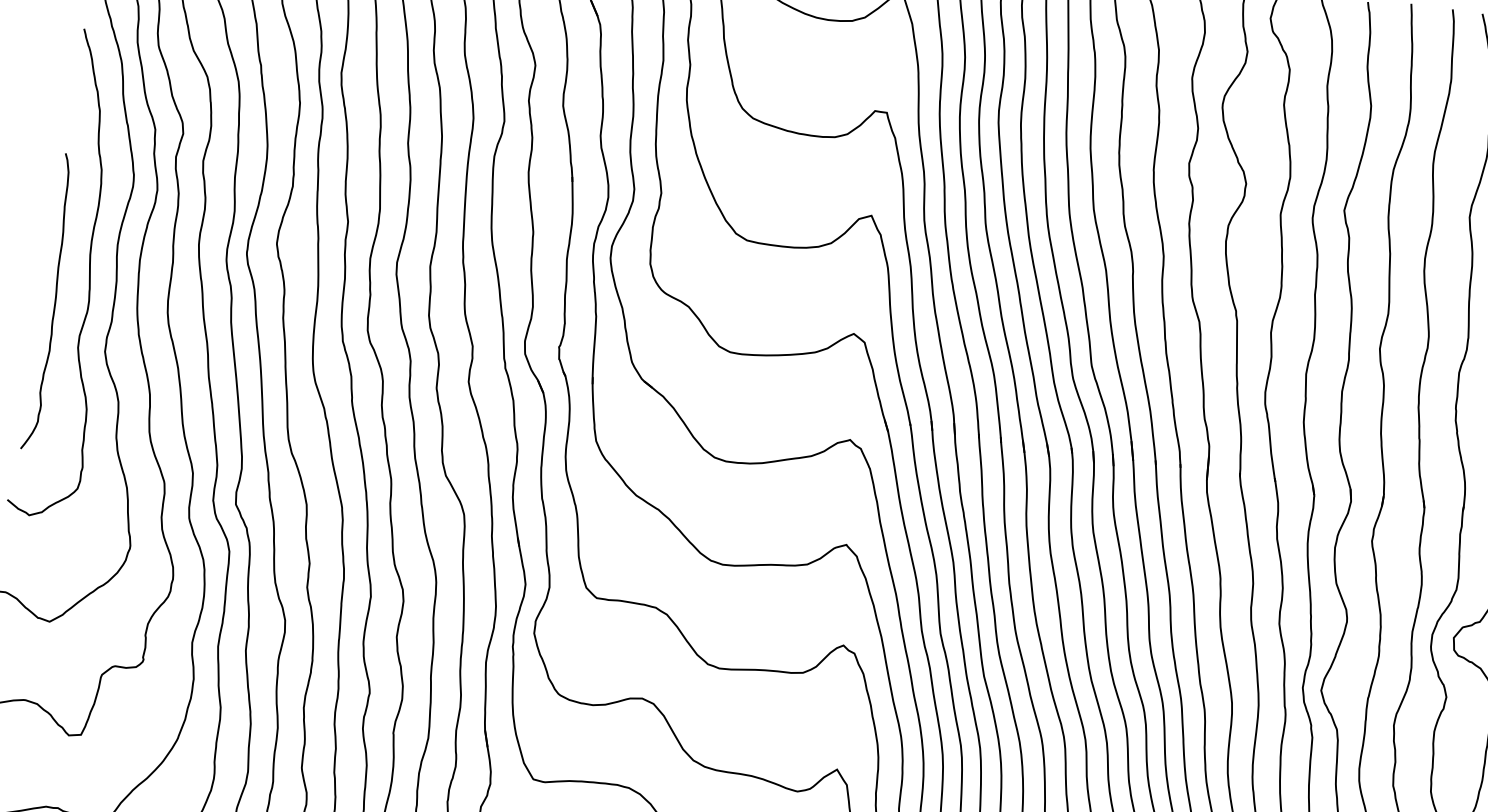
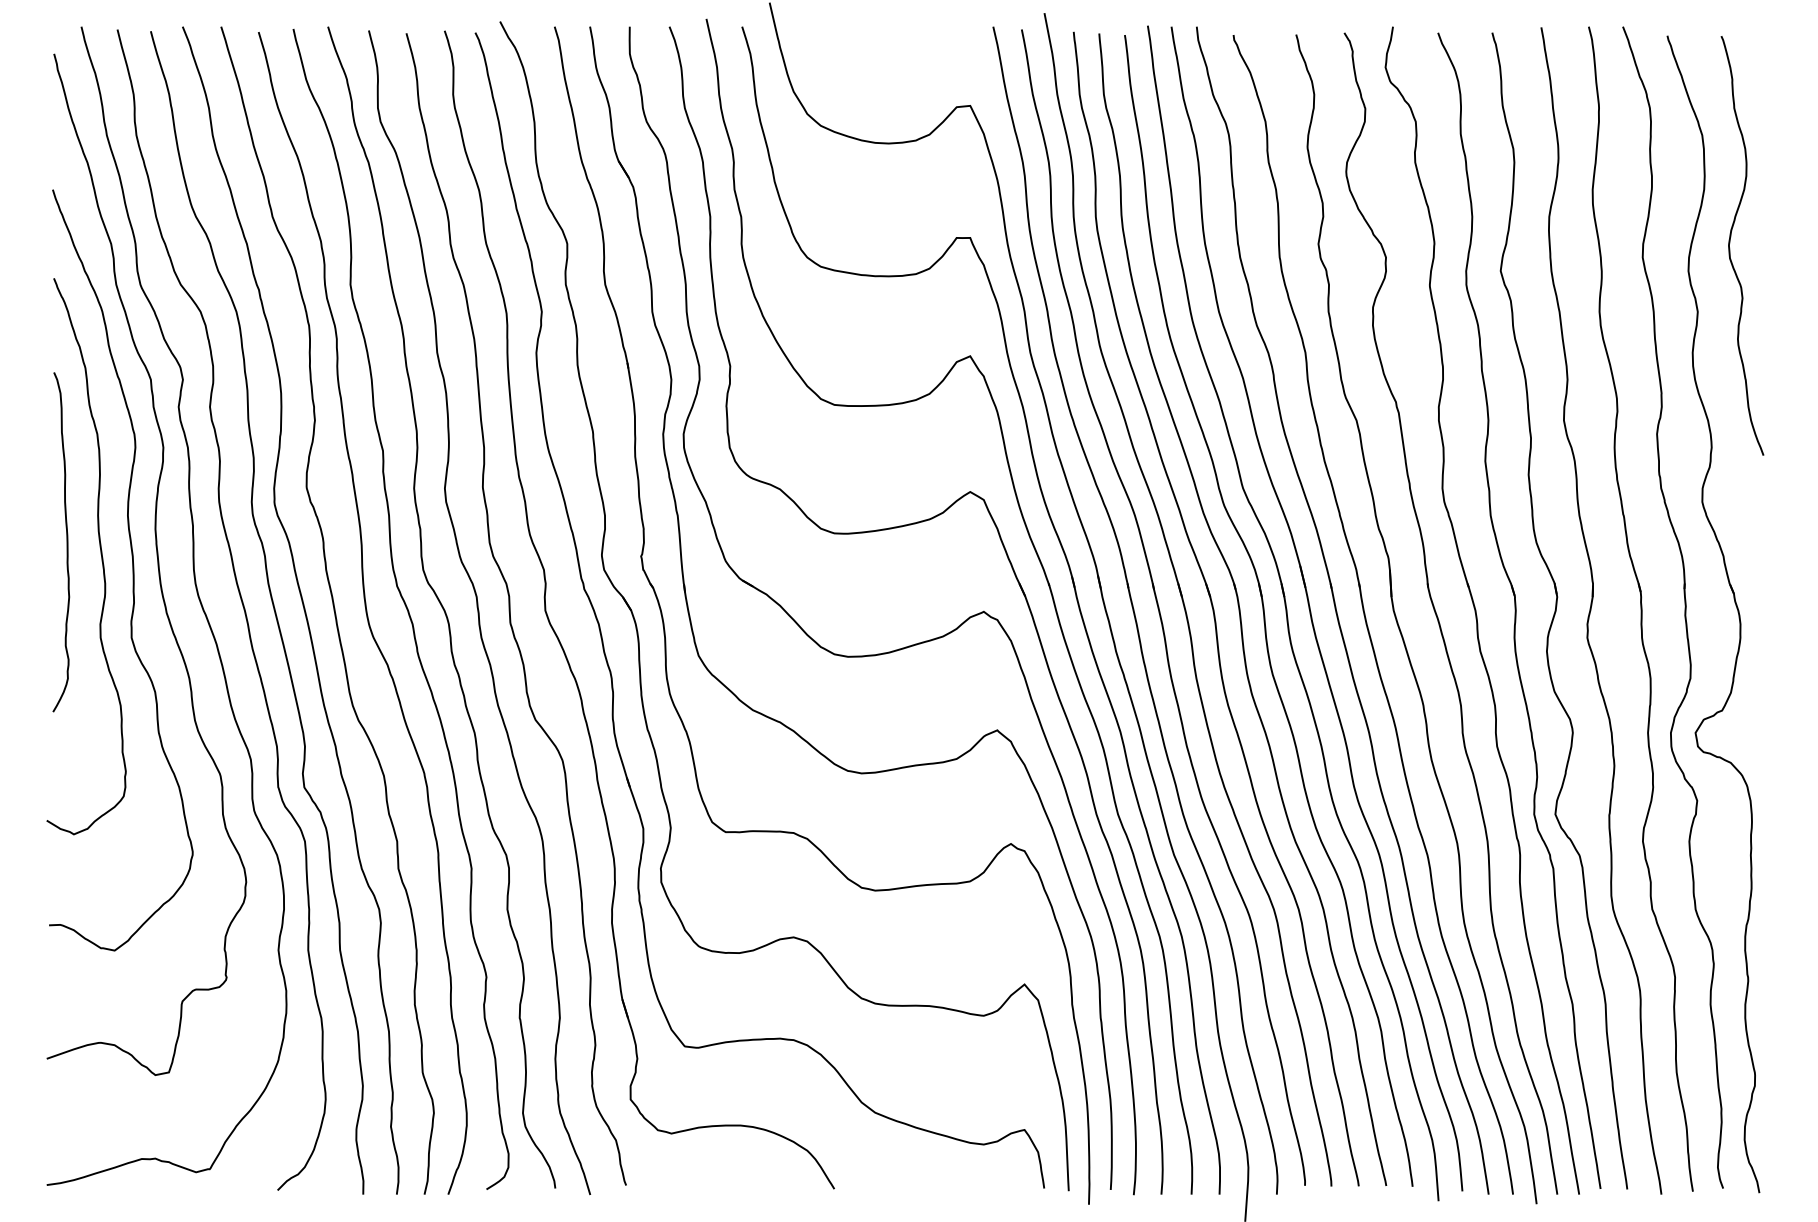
curve: (54, 302) -> (66, 542), moved

